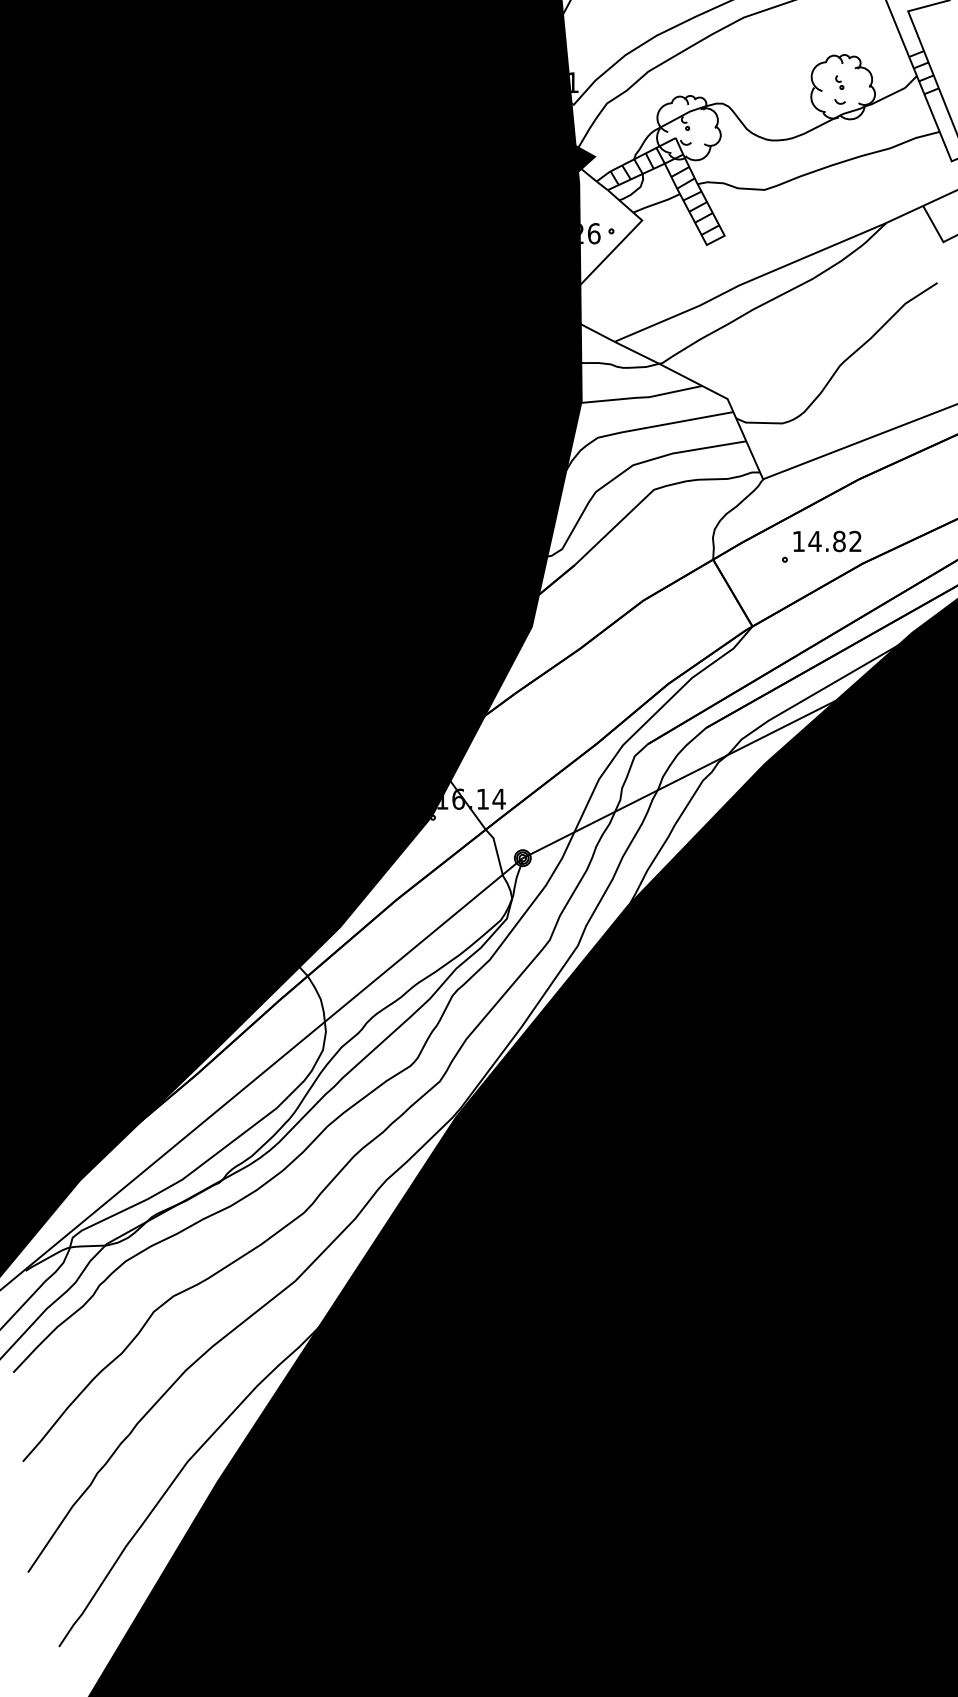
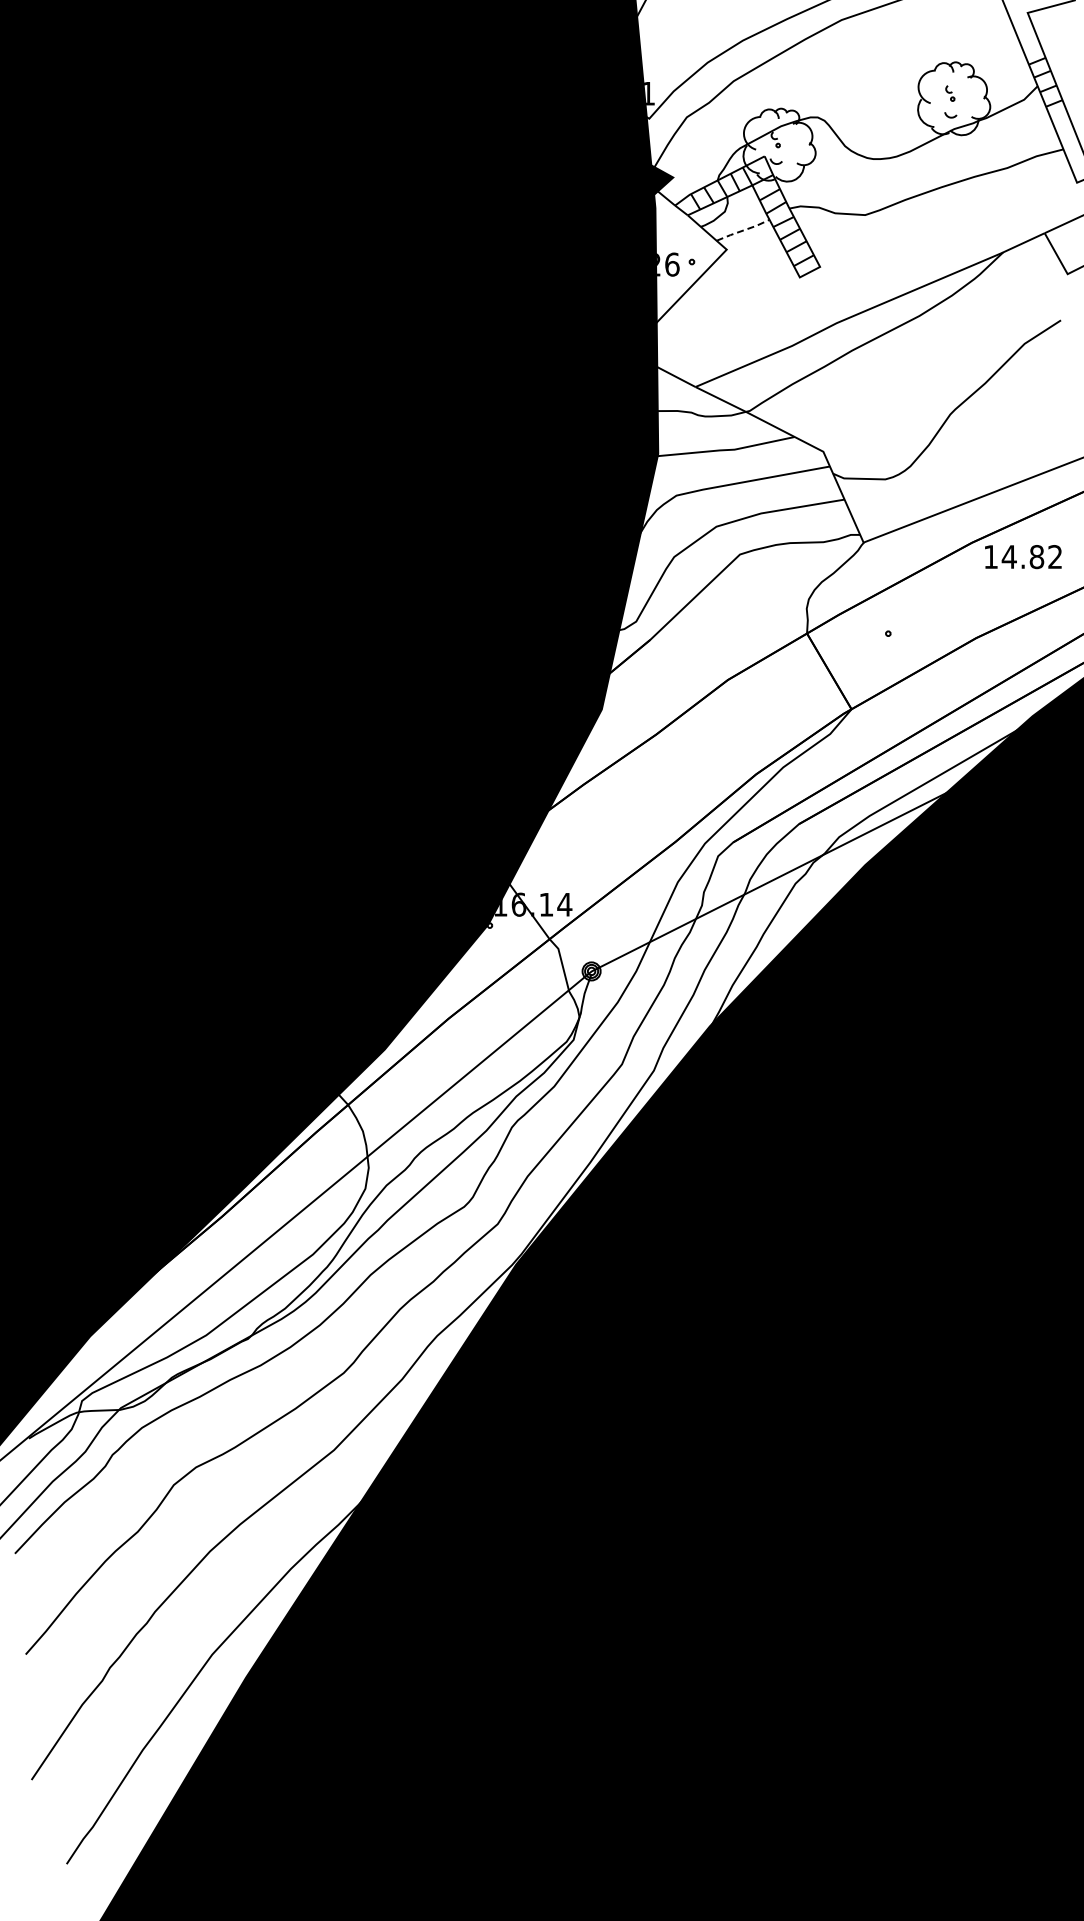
line: (657, 203) -> (743, 230), solid -> dashed
text: (827, 541) -> (1023, 557), moved

